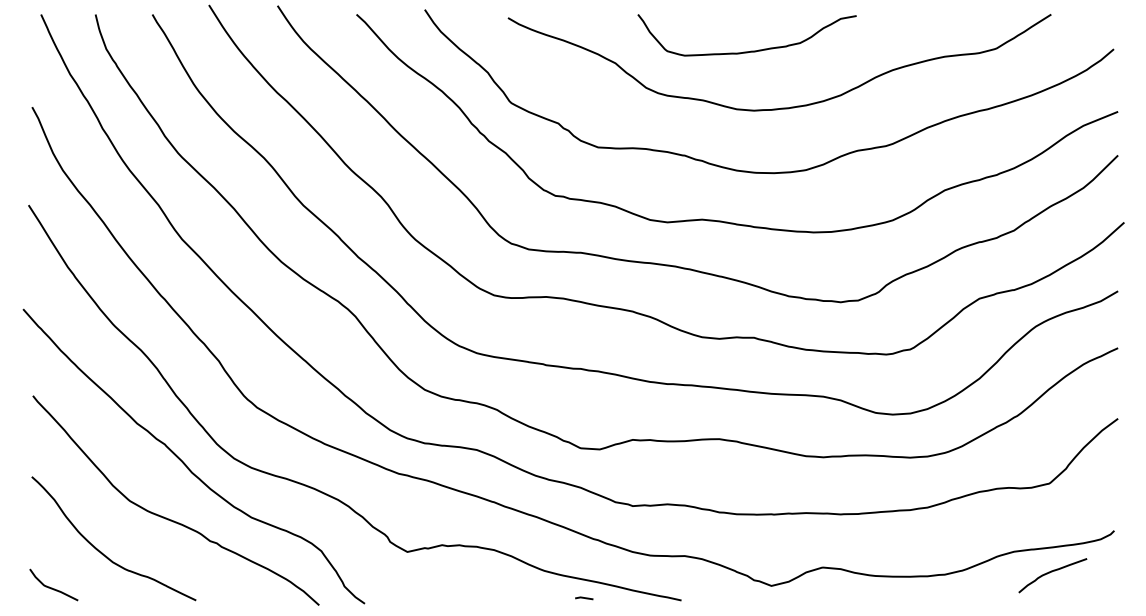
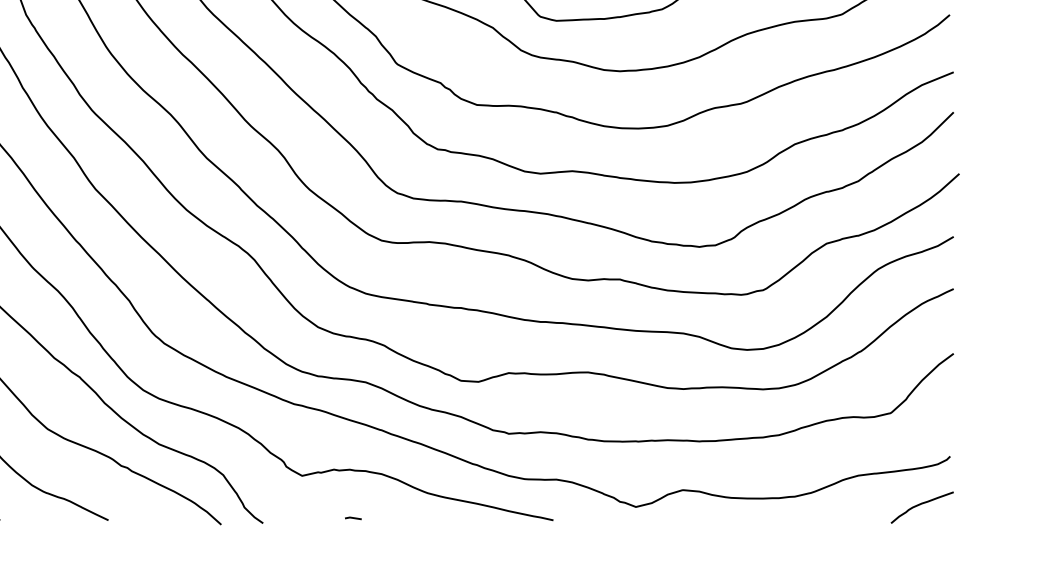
curve: (1052, 572) -> (921, 504), moved
line: (584, 598) -> (353, 518), moved

